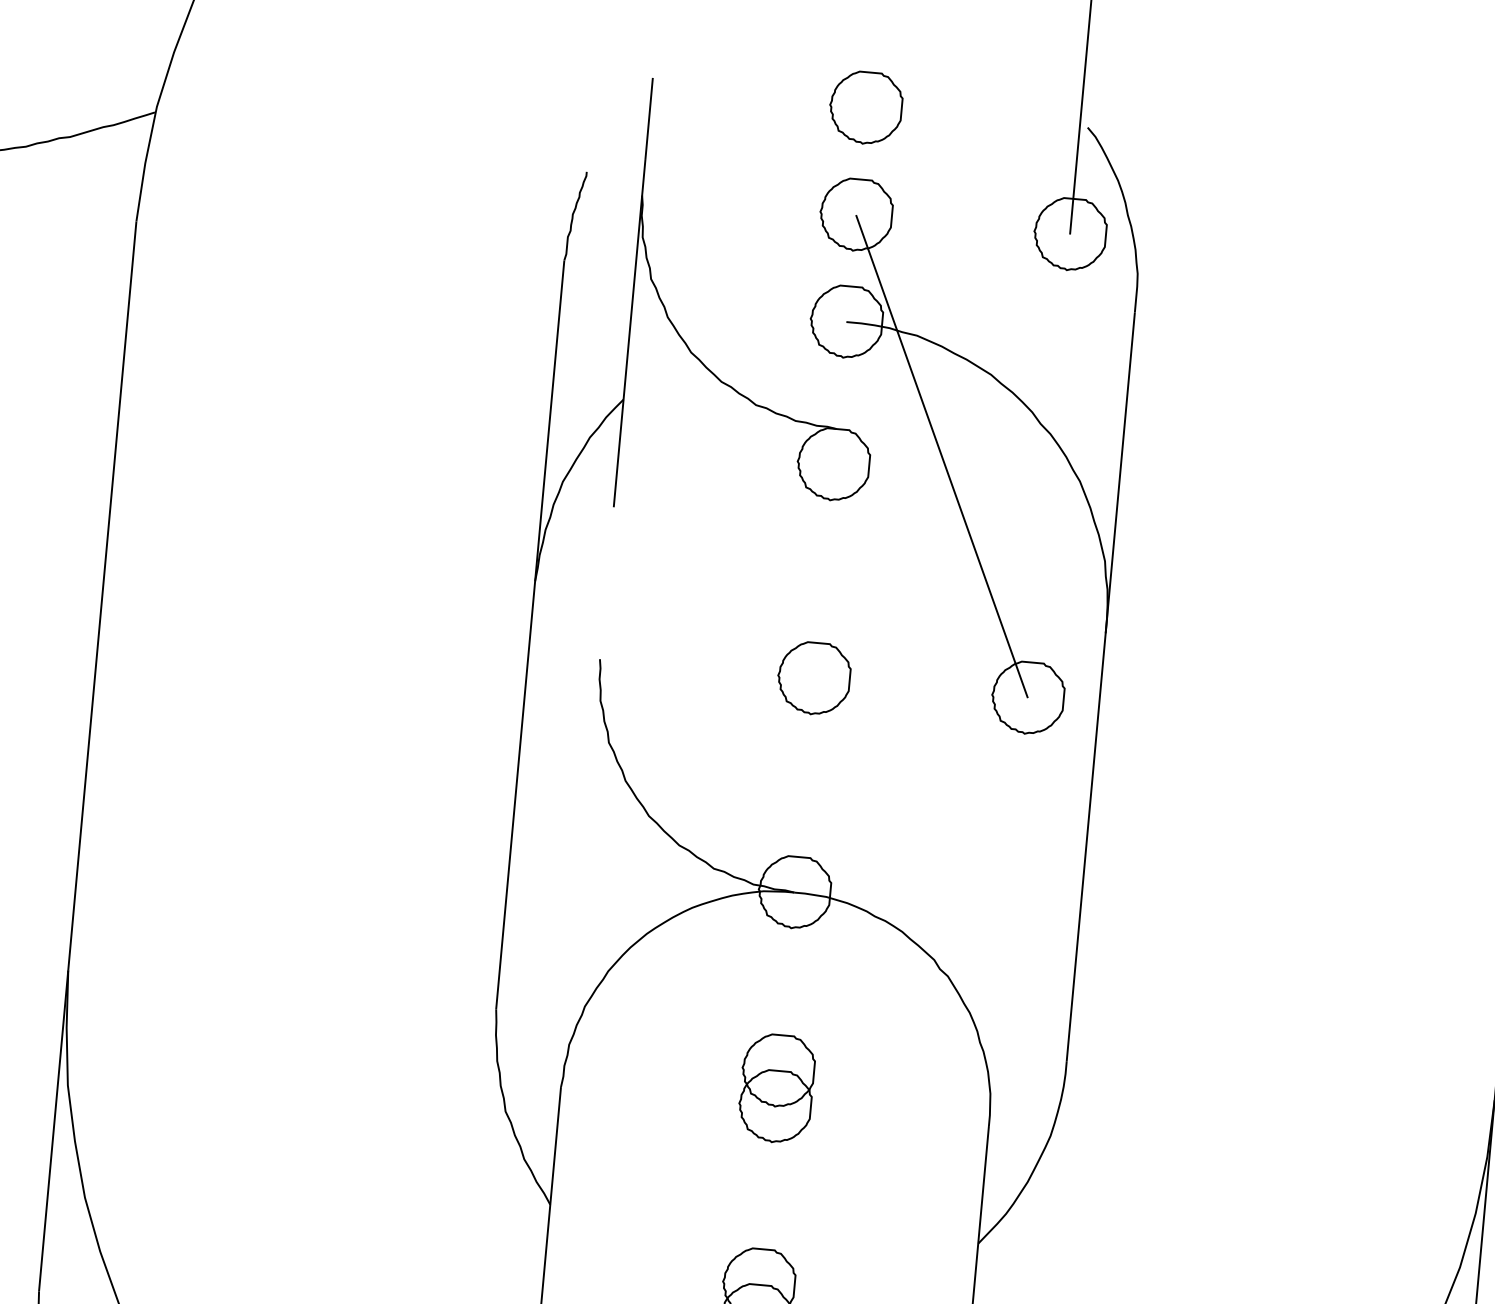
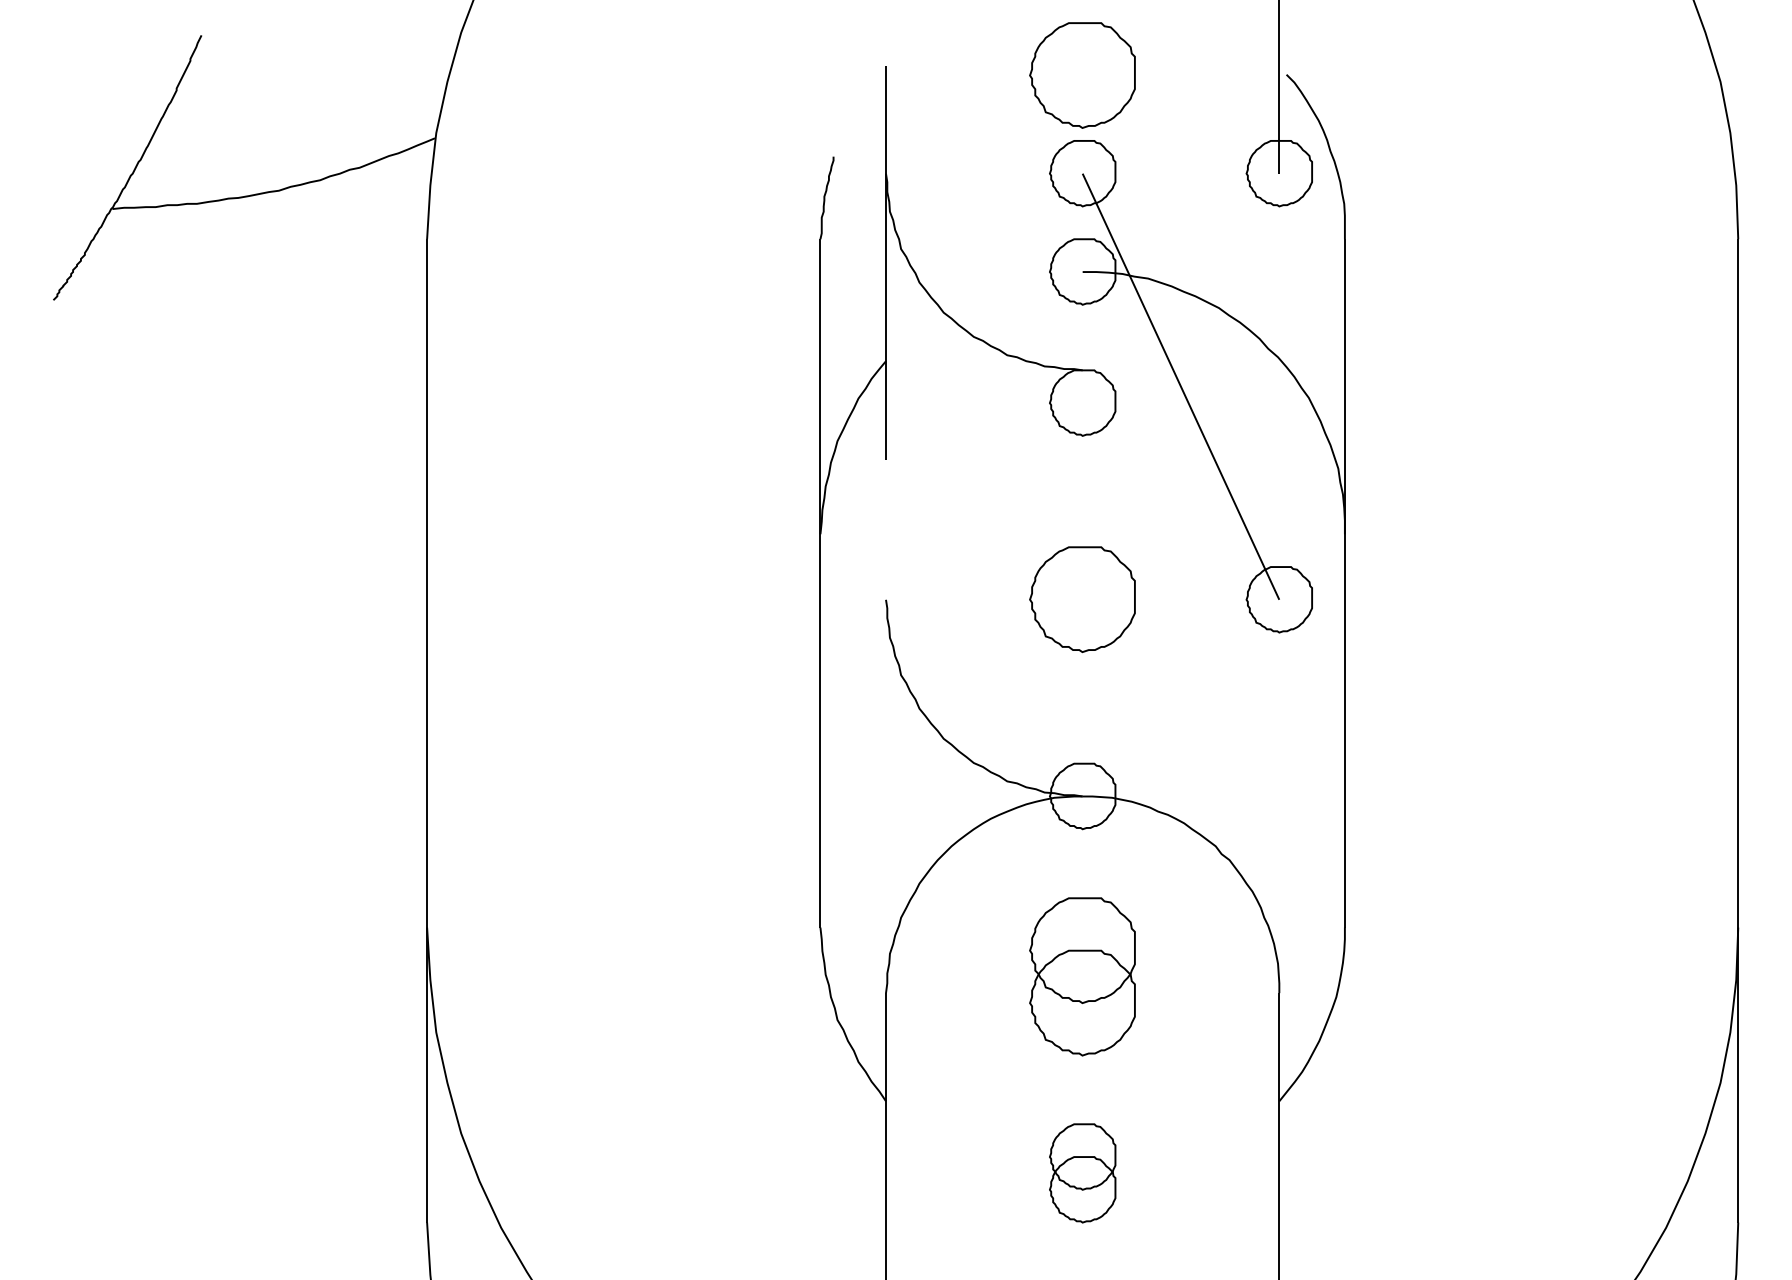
part: (865, 107) -> (1082, 74), size x1.6
part: (813, 678) -> (1082, 599), size x1.6
part: (776, 1088) -> (1082, 976), size x1.6

